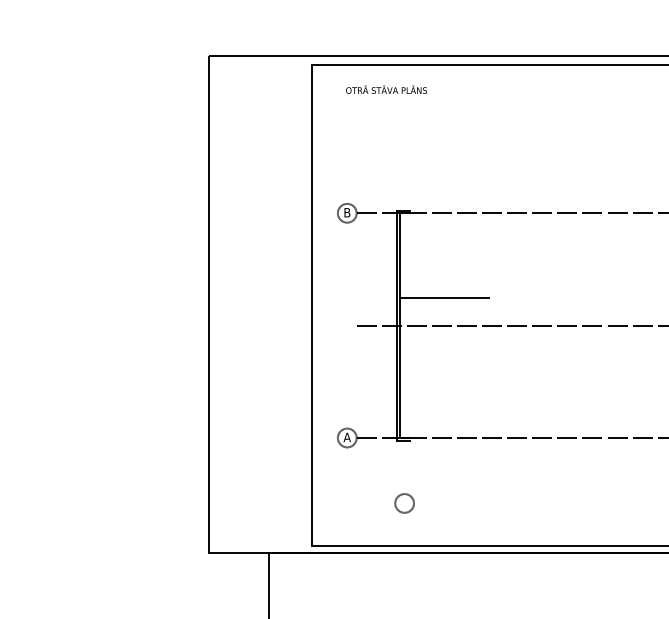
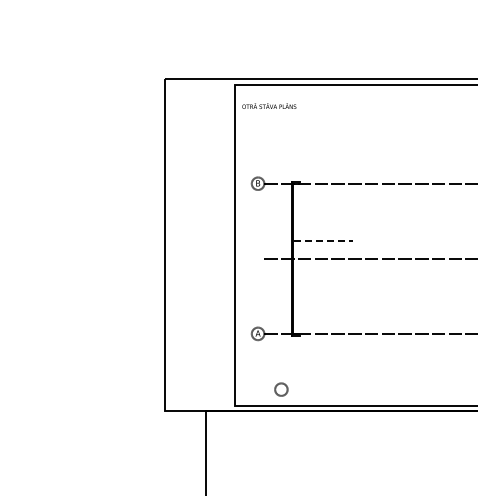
text: (386, 88) -> (269, 105), moved
line: (446, 298) -> (324, 240), solid -> dashed
circle: (404, 503) -> (281, 389), moved

